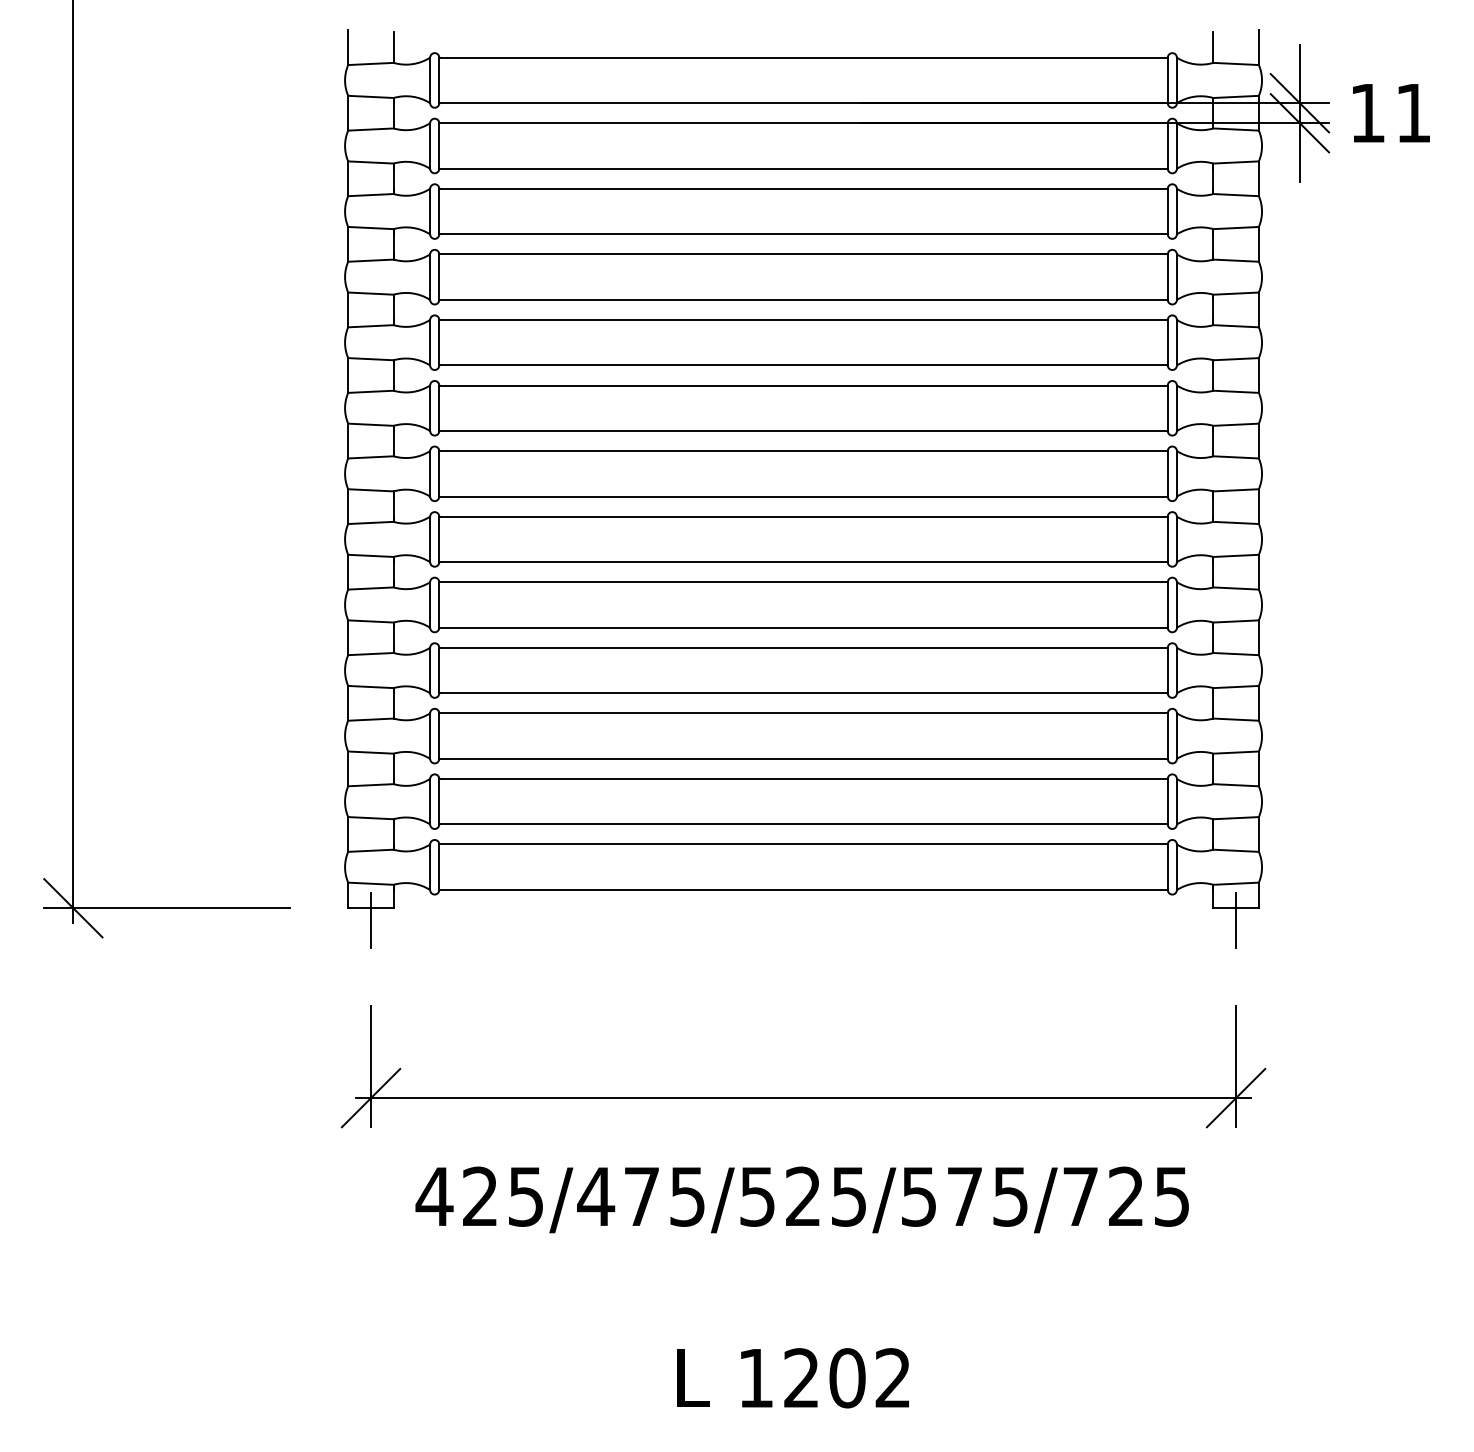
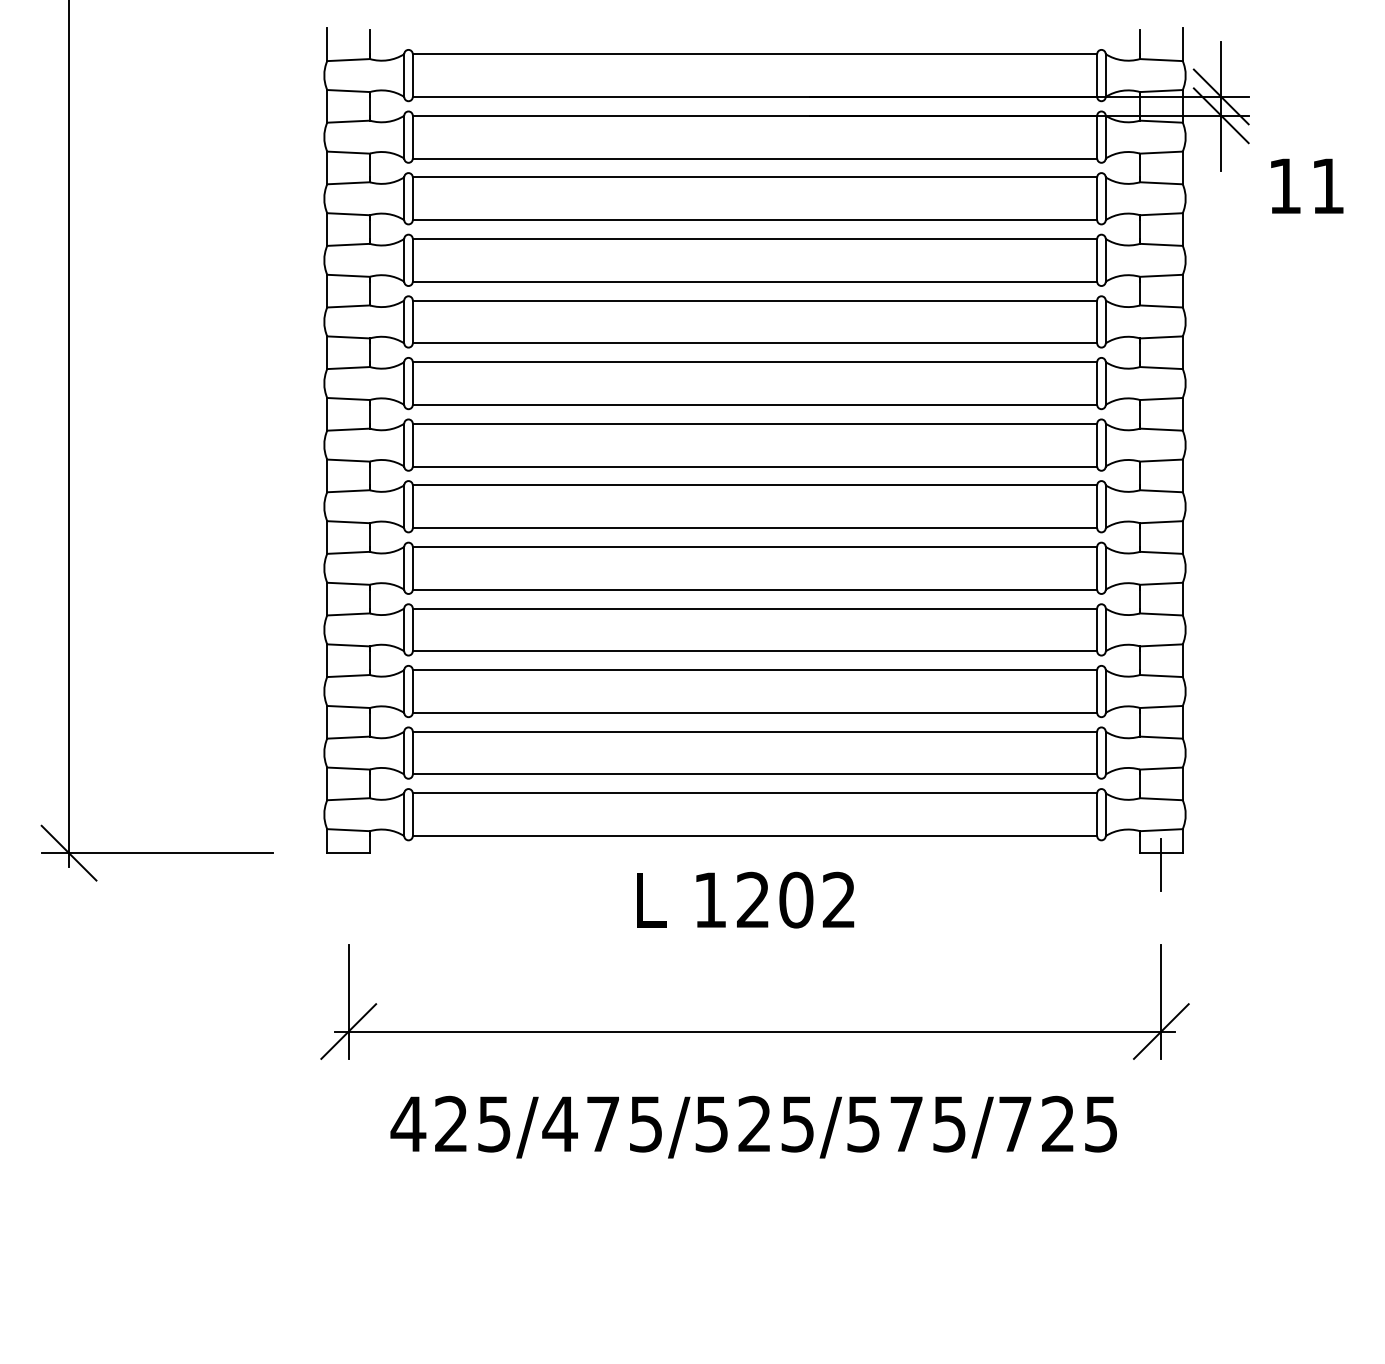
text: (1391, 113) -> (1307, 186), moved
line: (371, 920) -> (349, 864), removed
text: (792, 1378) -> (744, 900), moved

